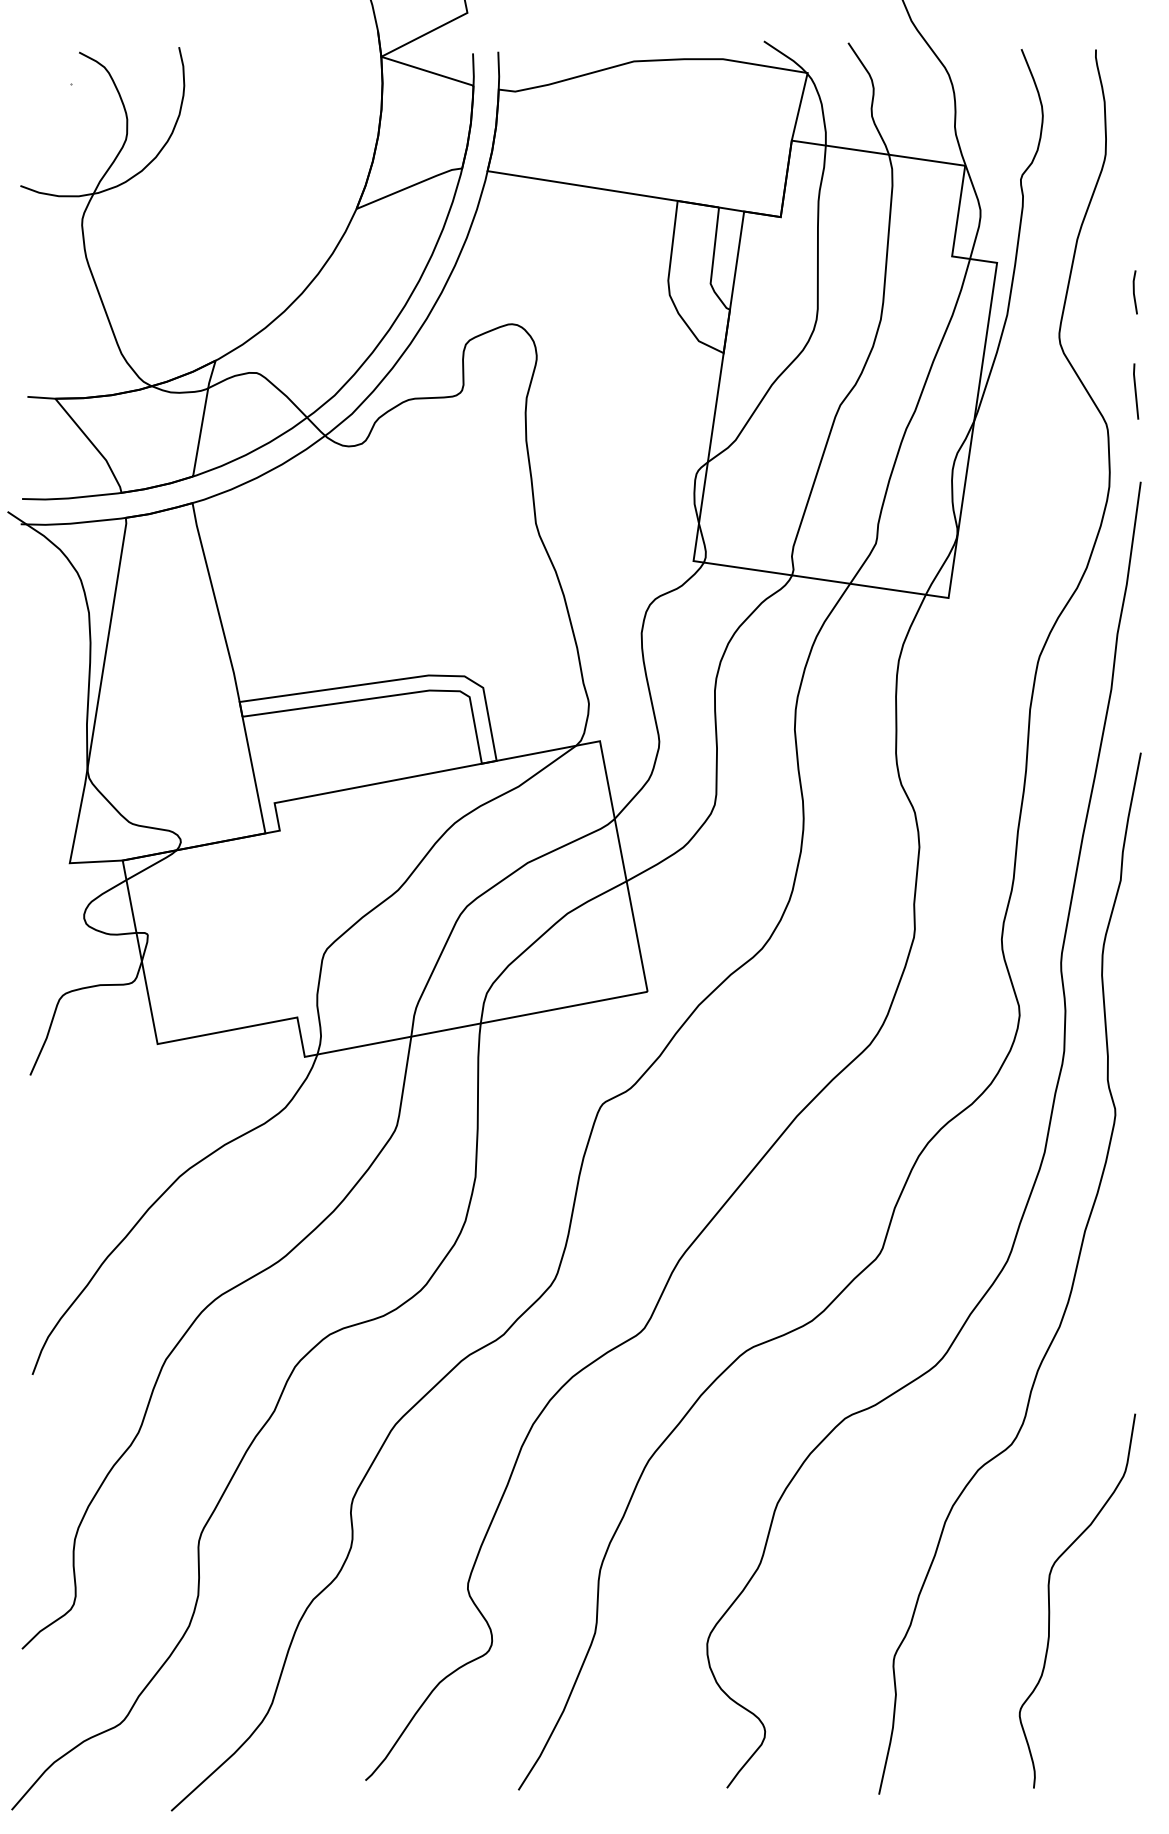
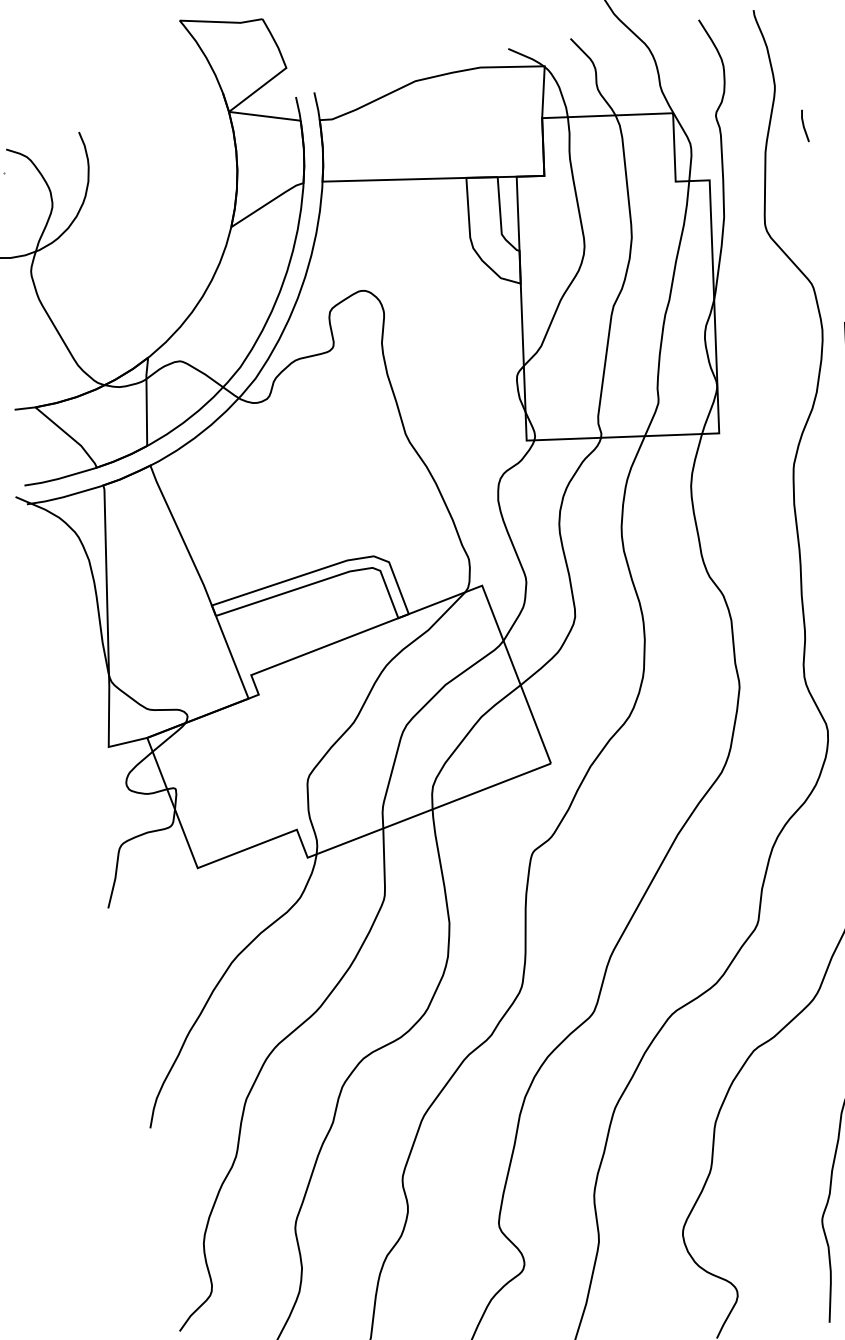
line: (1134, 292) -> (804, 126), moved
line: (1136, 391) -> (829, 256), removed

